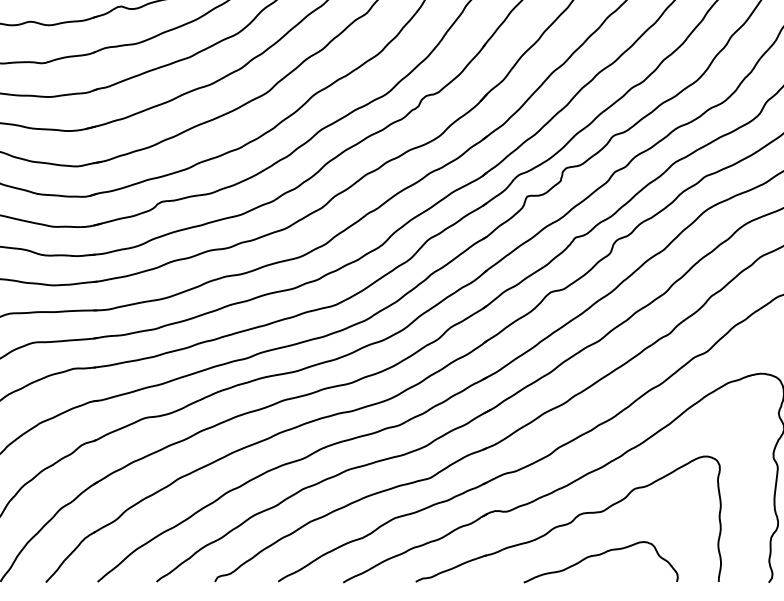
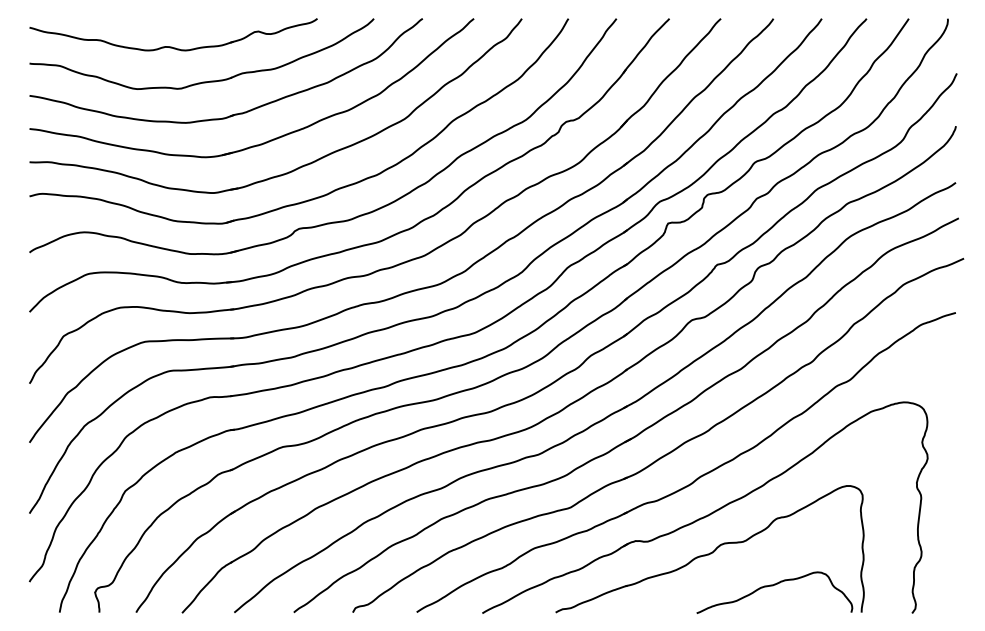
curve: (599, 556) -> (773, 586), moved

